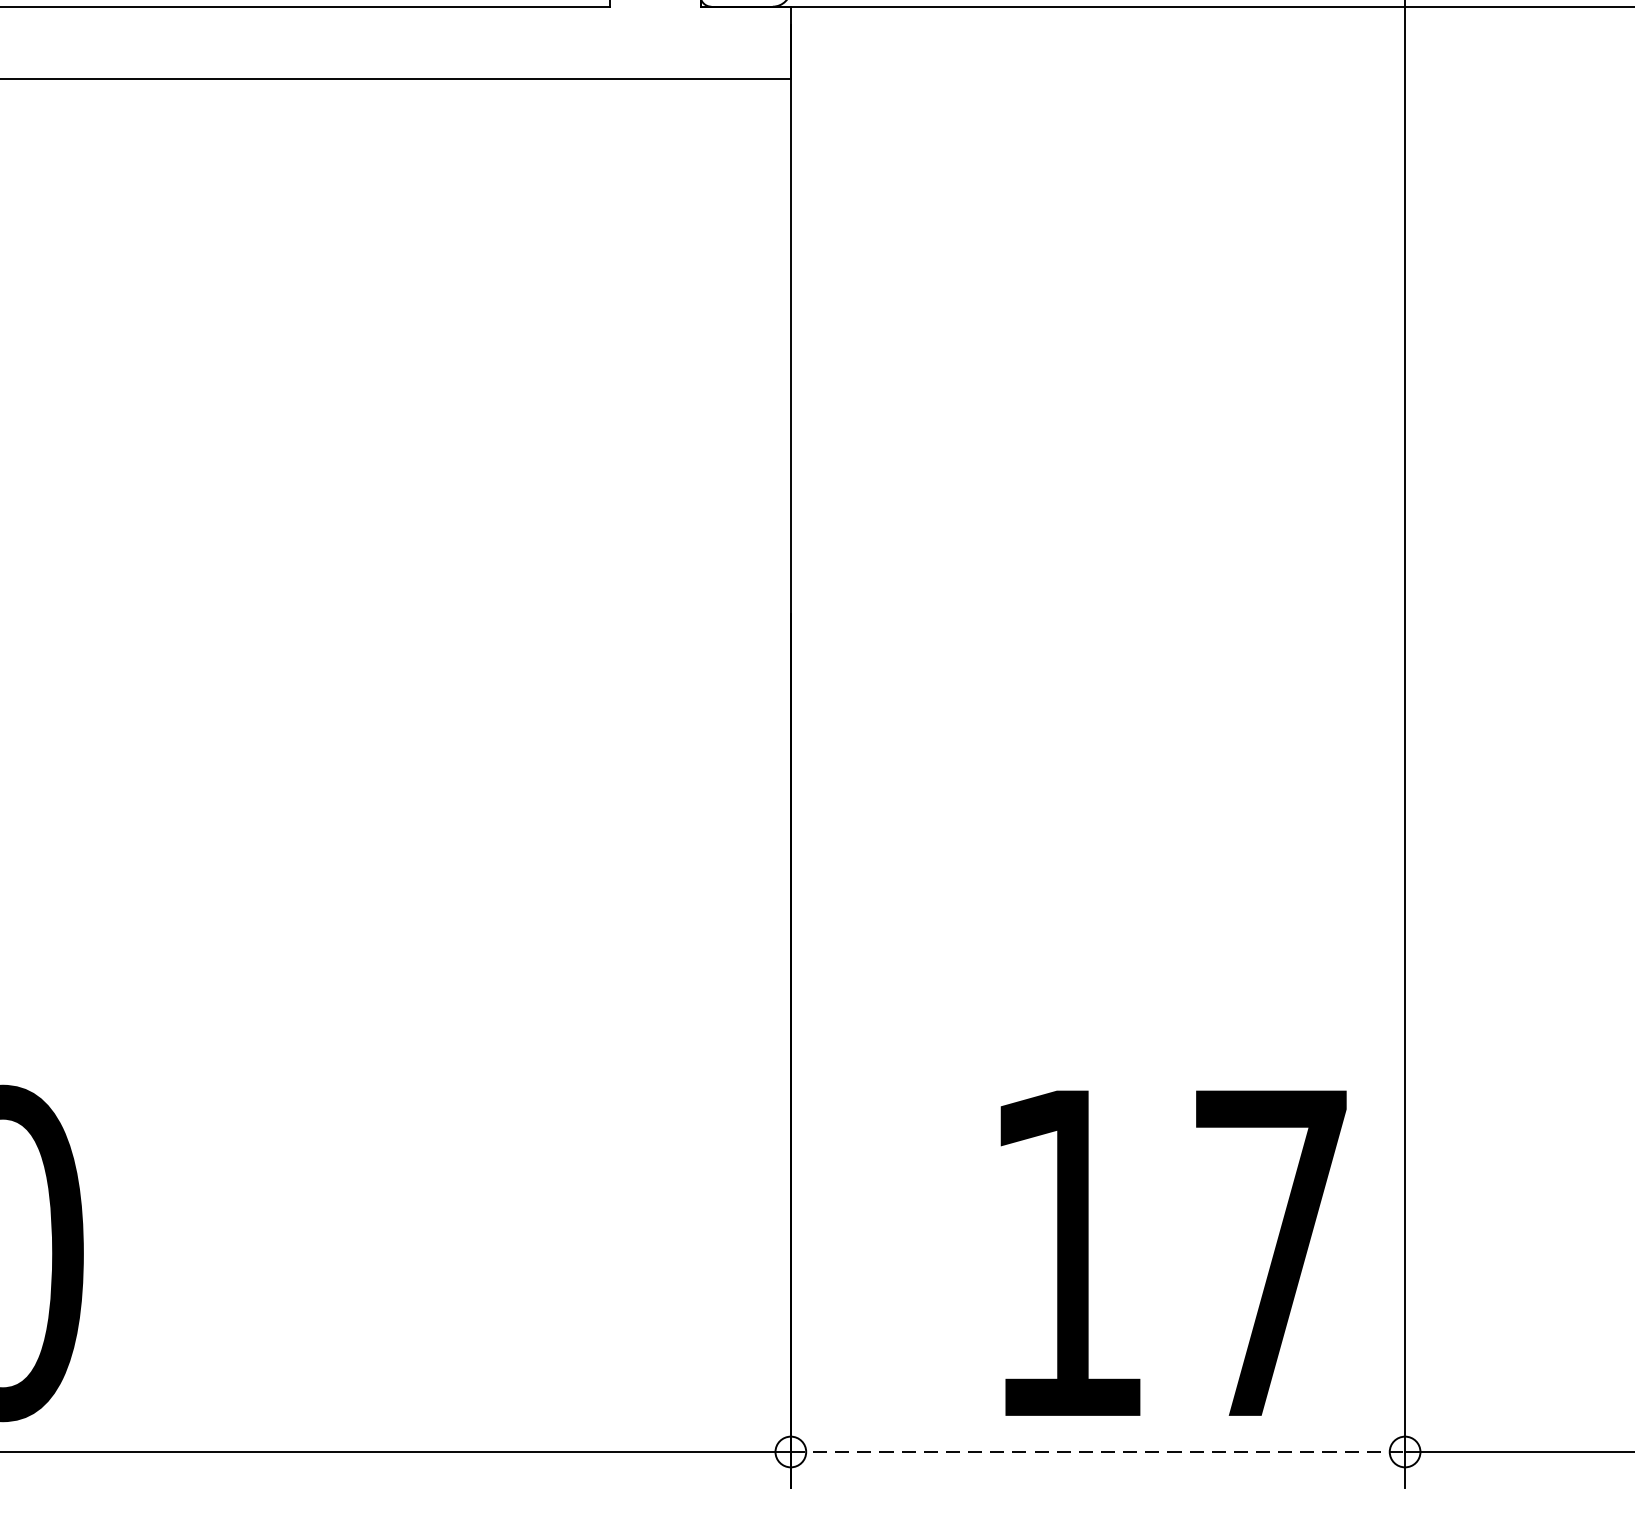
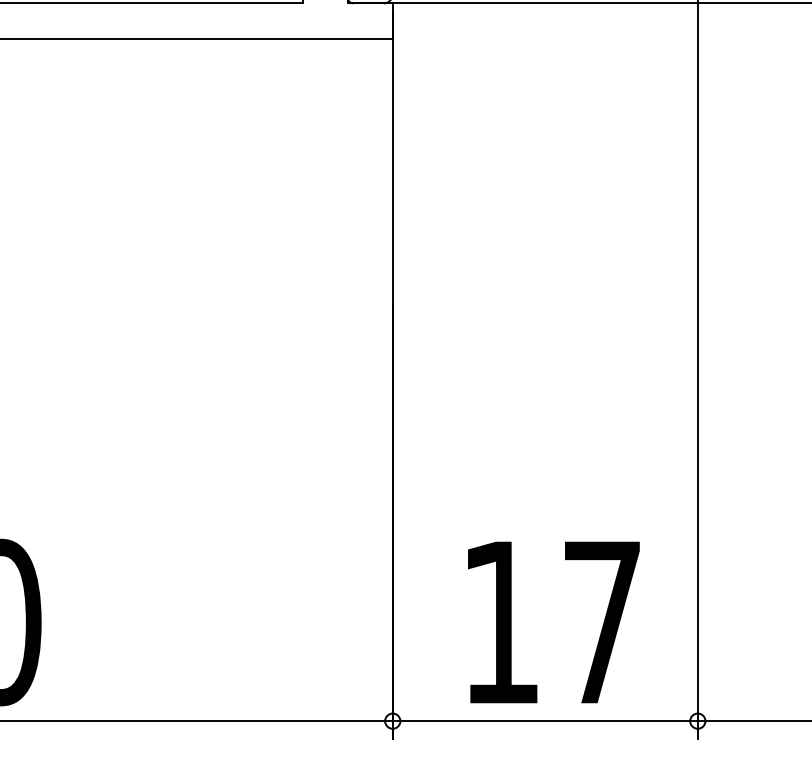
text: (1172, 1253) -> (553, 622), moved
line: (1098, 1452) -> (545, 721), dashed -> solid

